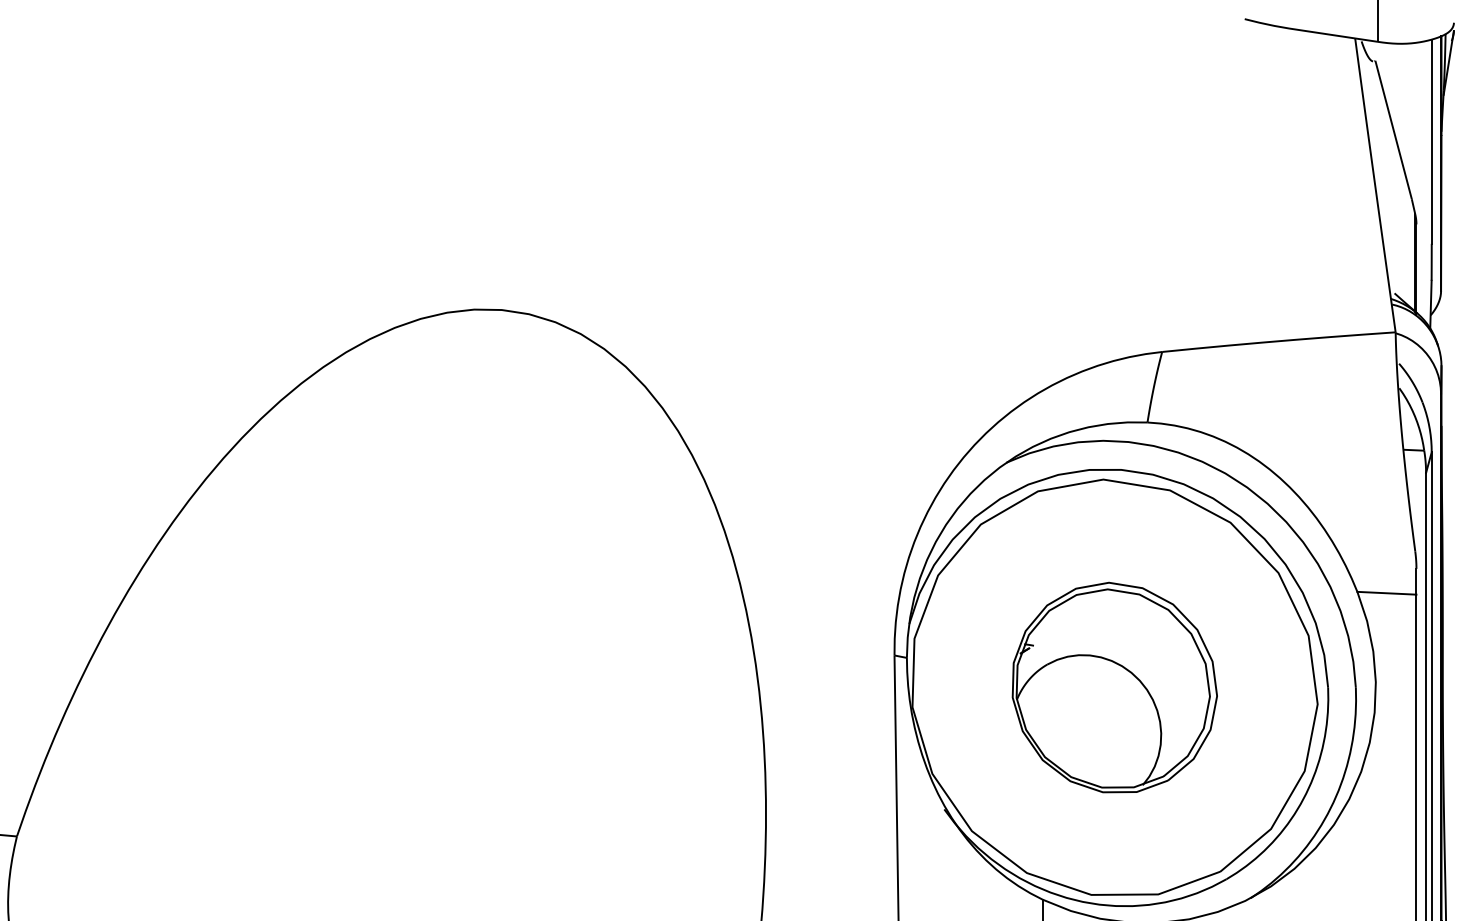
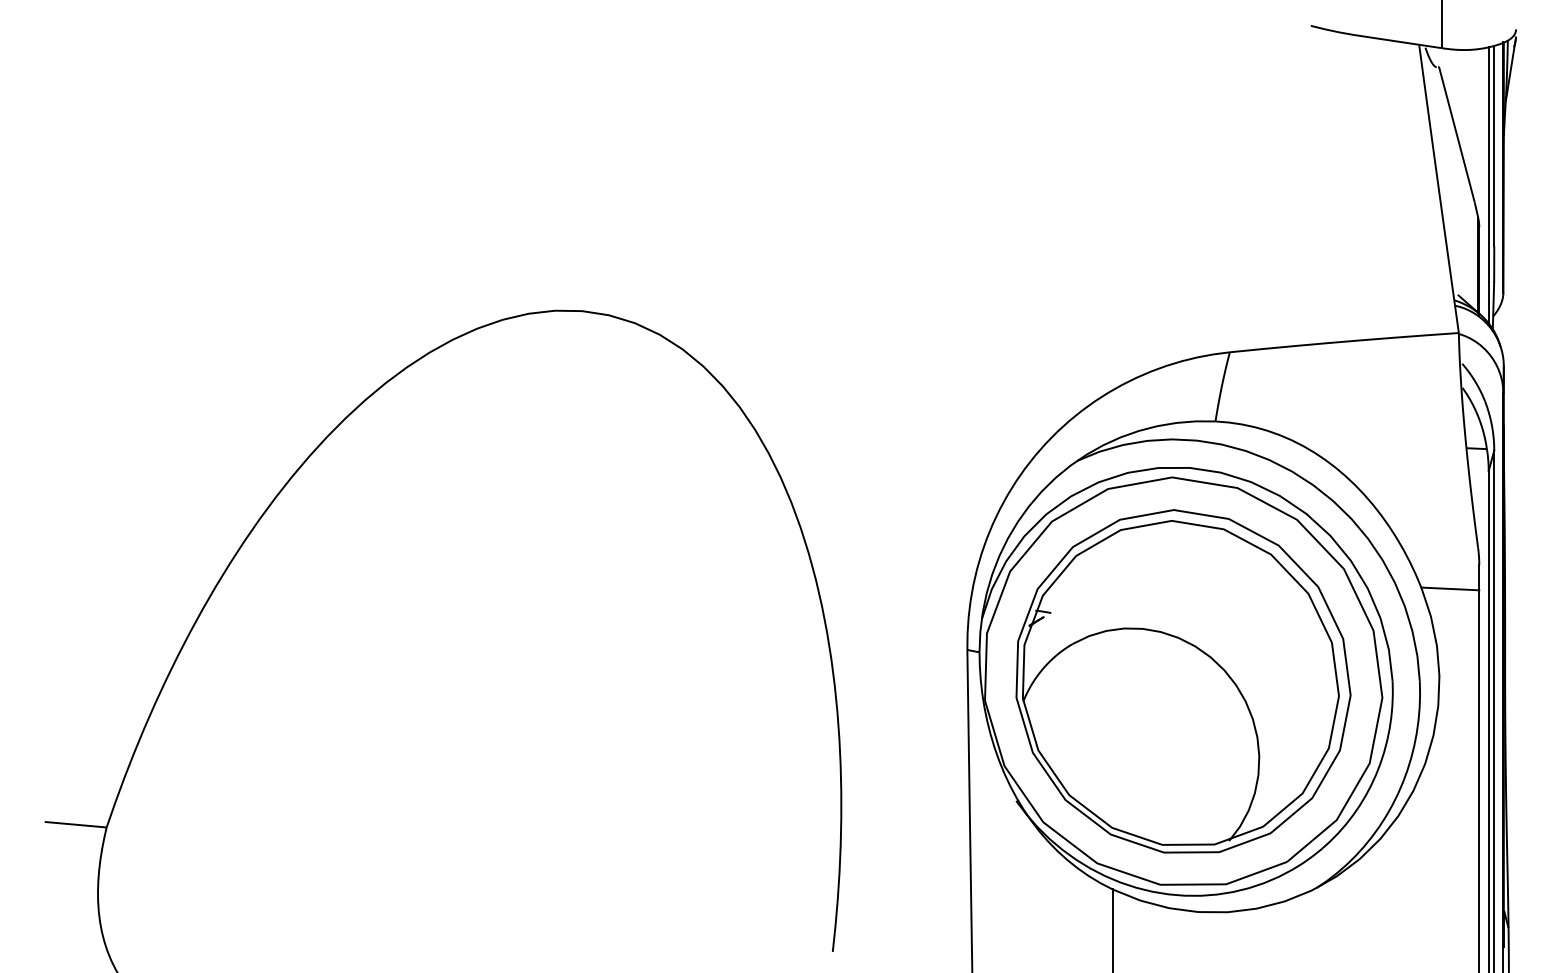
line: (1425, 181) -> (1488, 185), added
part: (1114, 687) -> (1183, 681), size x1.67

